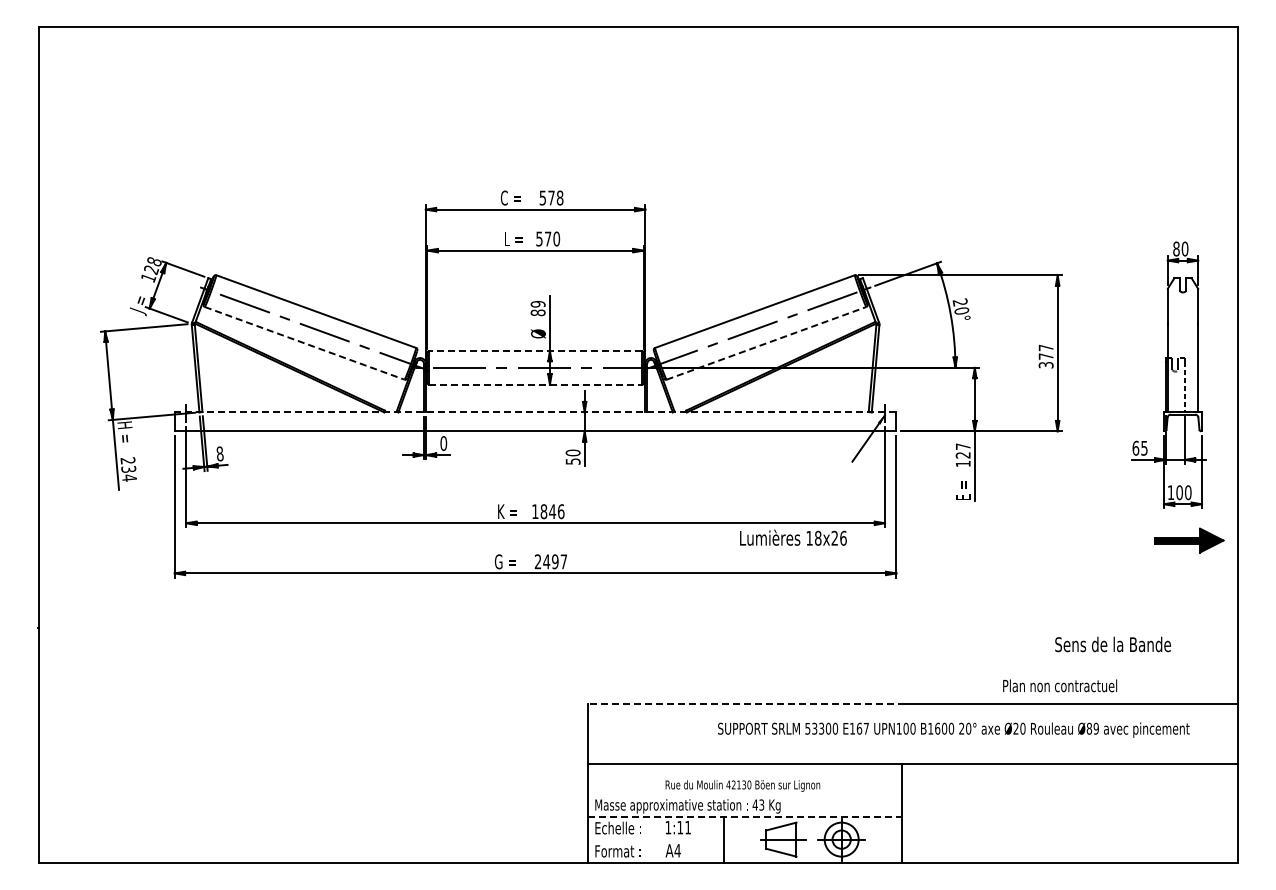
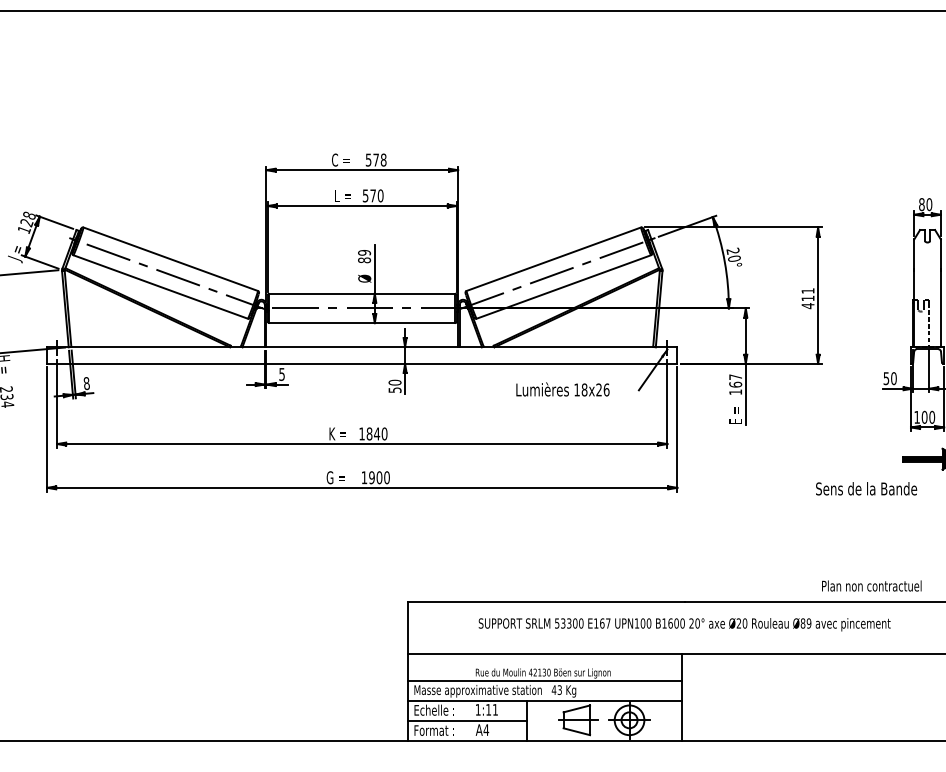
line: (305, 343) -> (161, 287), dashed -> solid
line: (766, 343) -> (563, 287), dashed -> solid
line: (535, 350) -> (362, 293), dashed -> solid
text: (1045, 356) -> (807, 298), 377 -> 411
line: (536, 384) -> (363, 322), dashed -> solid
line: (535, 412) -> (362, 347), dashed -> solid
text: (443, 443) -> (281, 374), 0 -> 5
text: (1139, 447) -> (889, 377), 65 -> 50
text: (962, 454) -> (735, 384), 127 -> 167
text: (561, 511) -> (384, 433), 1846 -> 1840
text: (793, 537) -> (563, 389), moved
text: (550, 561) -> (375, 477), 2497 -> 1900
text: (1112, 644) -> (866, 488), moved
text: (1060, 685) -> (872, 585), moved
line: (746, 704) -> (546, 602), dashed -> solid
text: (953, 729) -> (684, 624), moved
line: (744, 794) -> (544, 680), added
line: (745, 817) -> (545, 700), dashed -> solid
line: (655, 840) -> (466, 721), added

